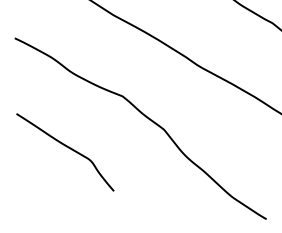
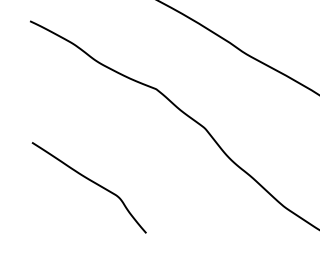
curve: (68, 148) -> (93, 183), moved

